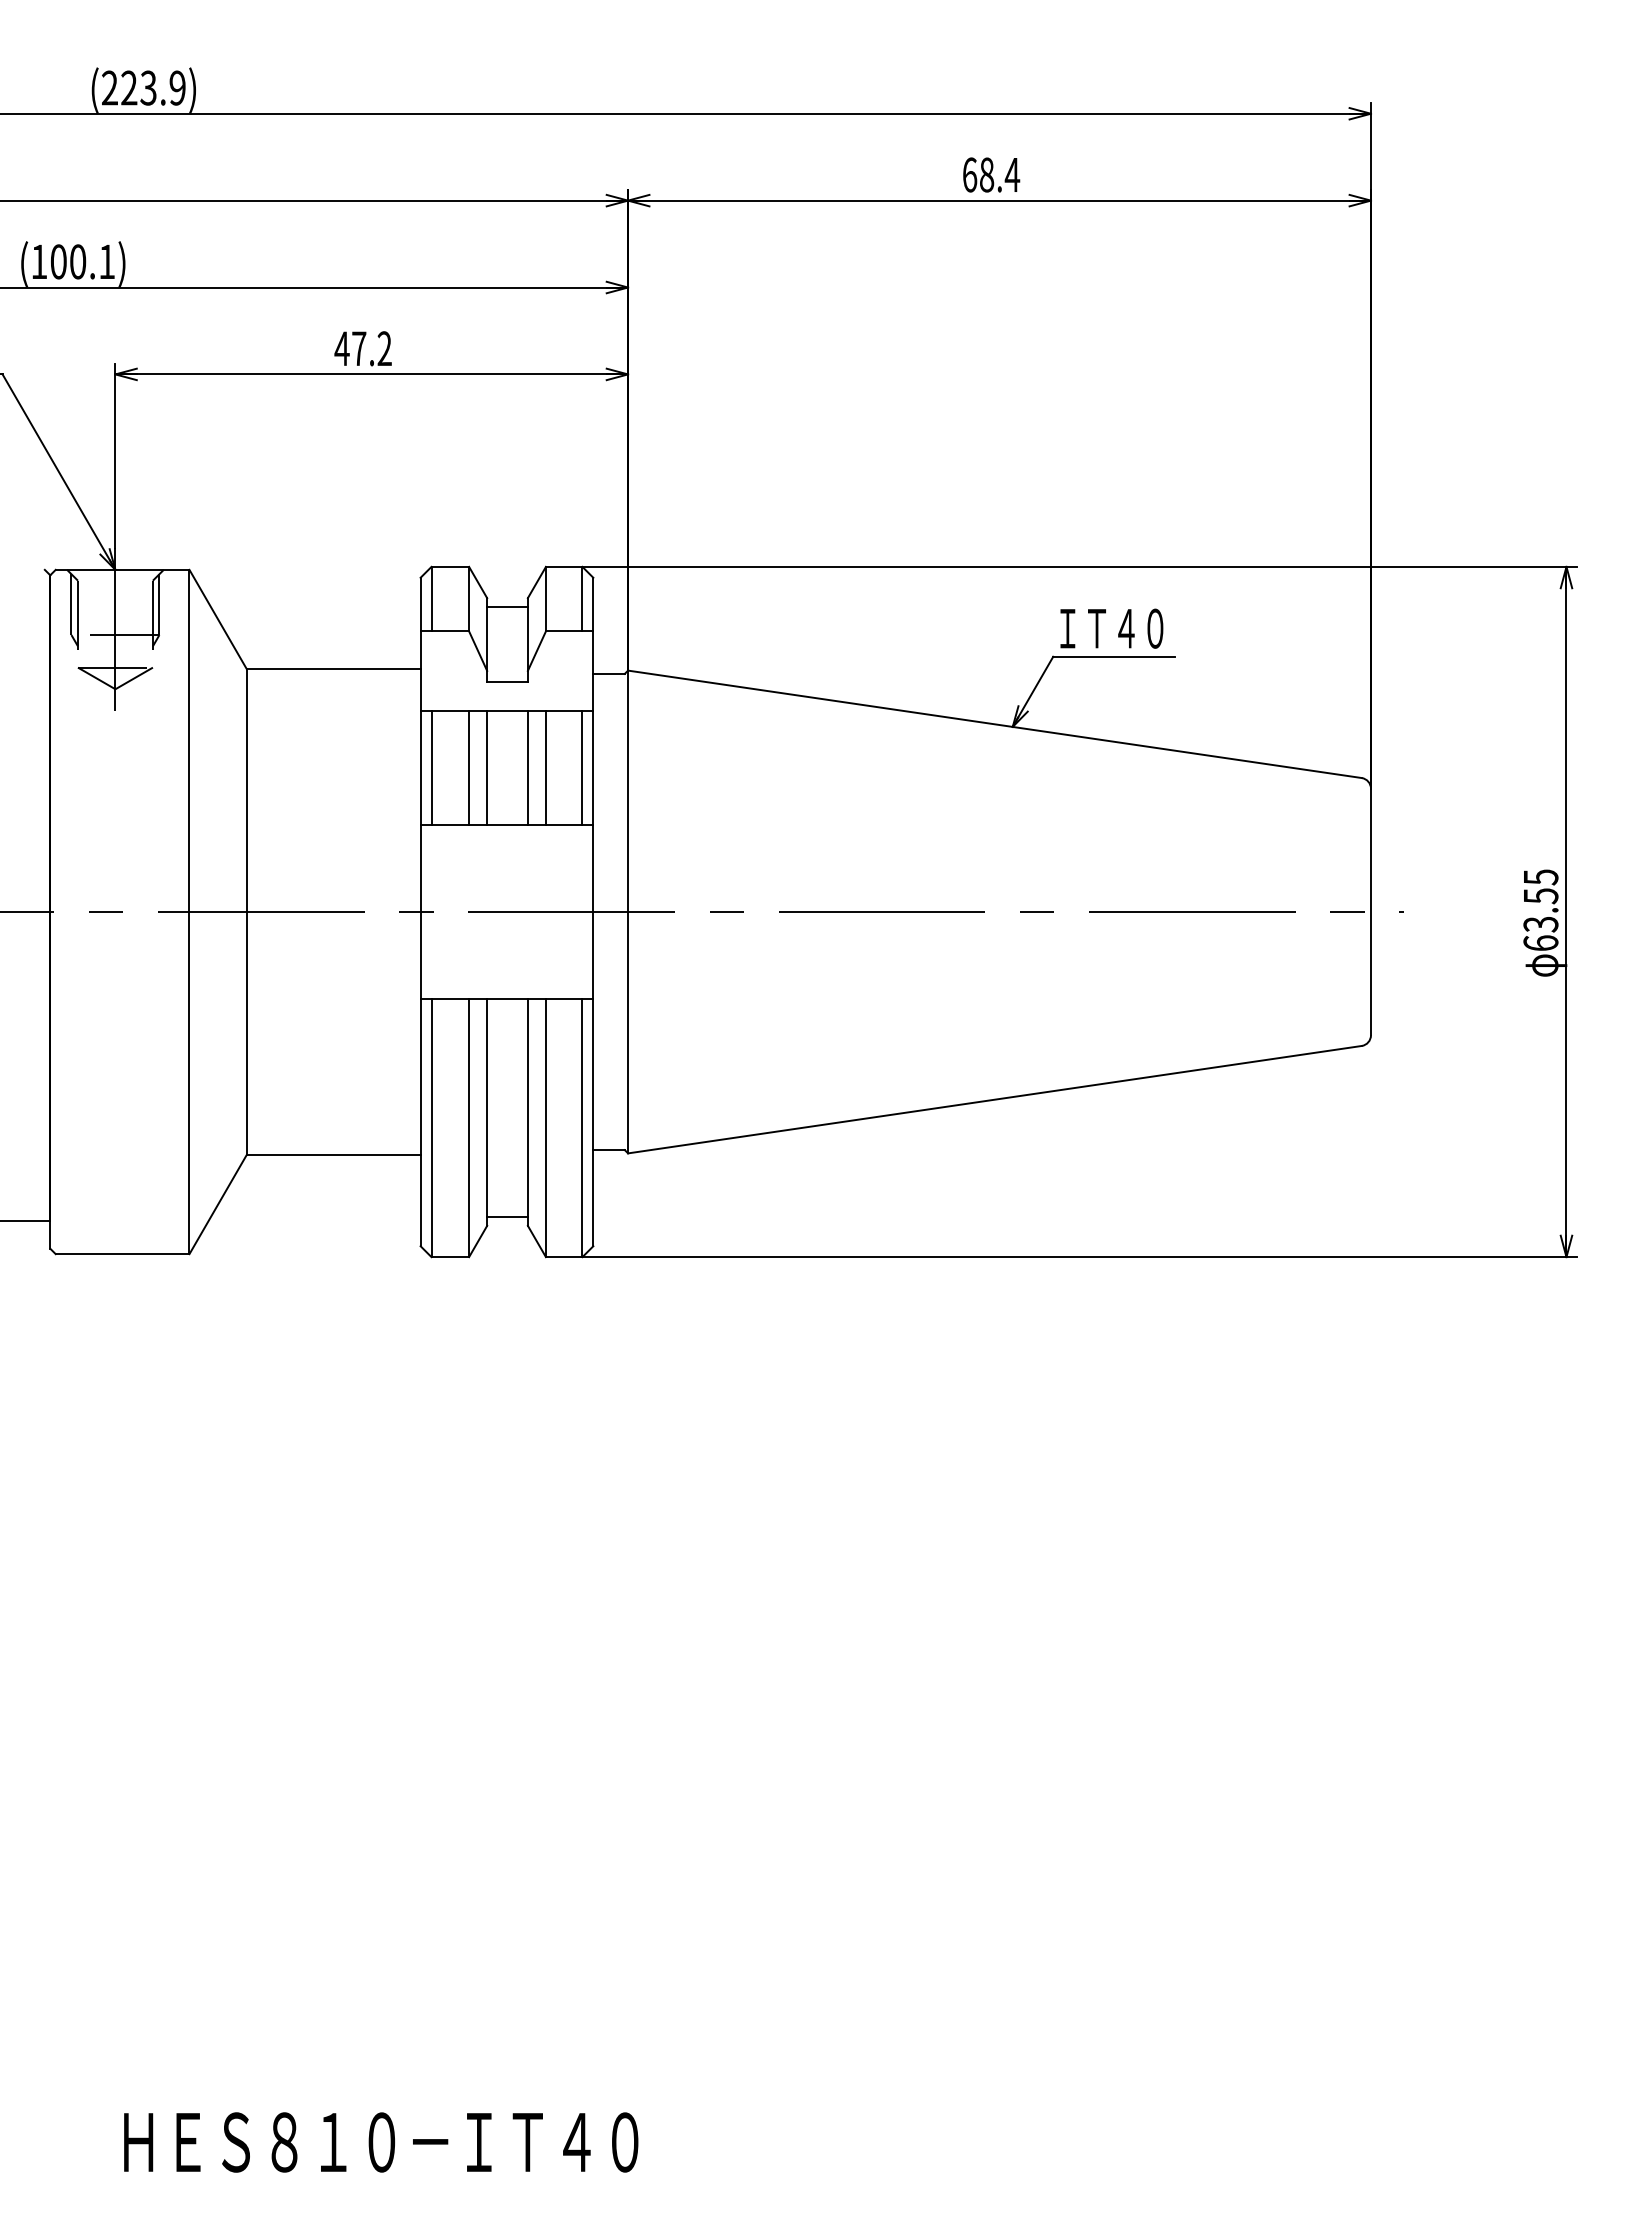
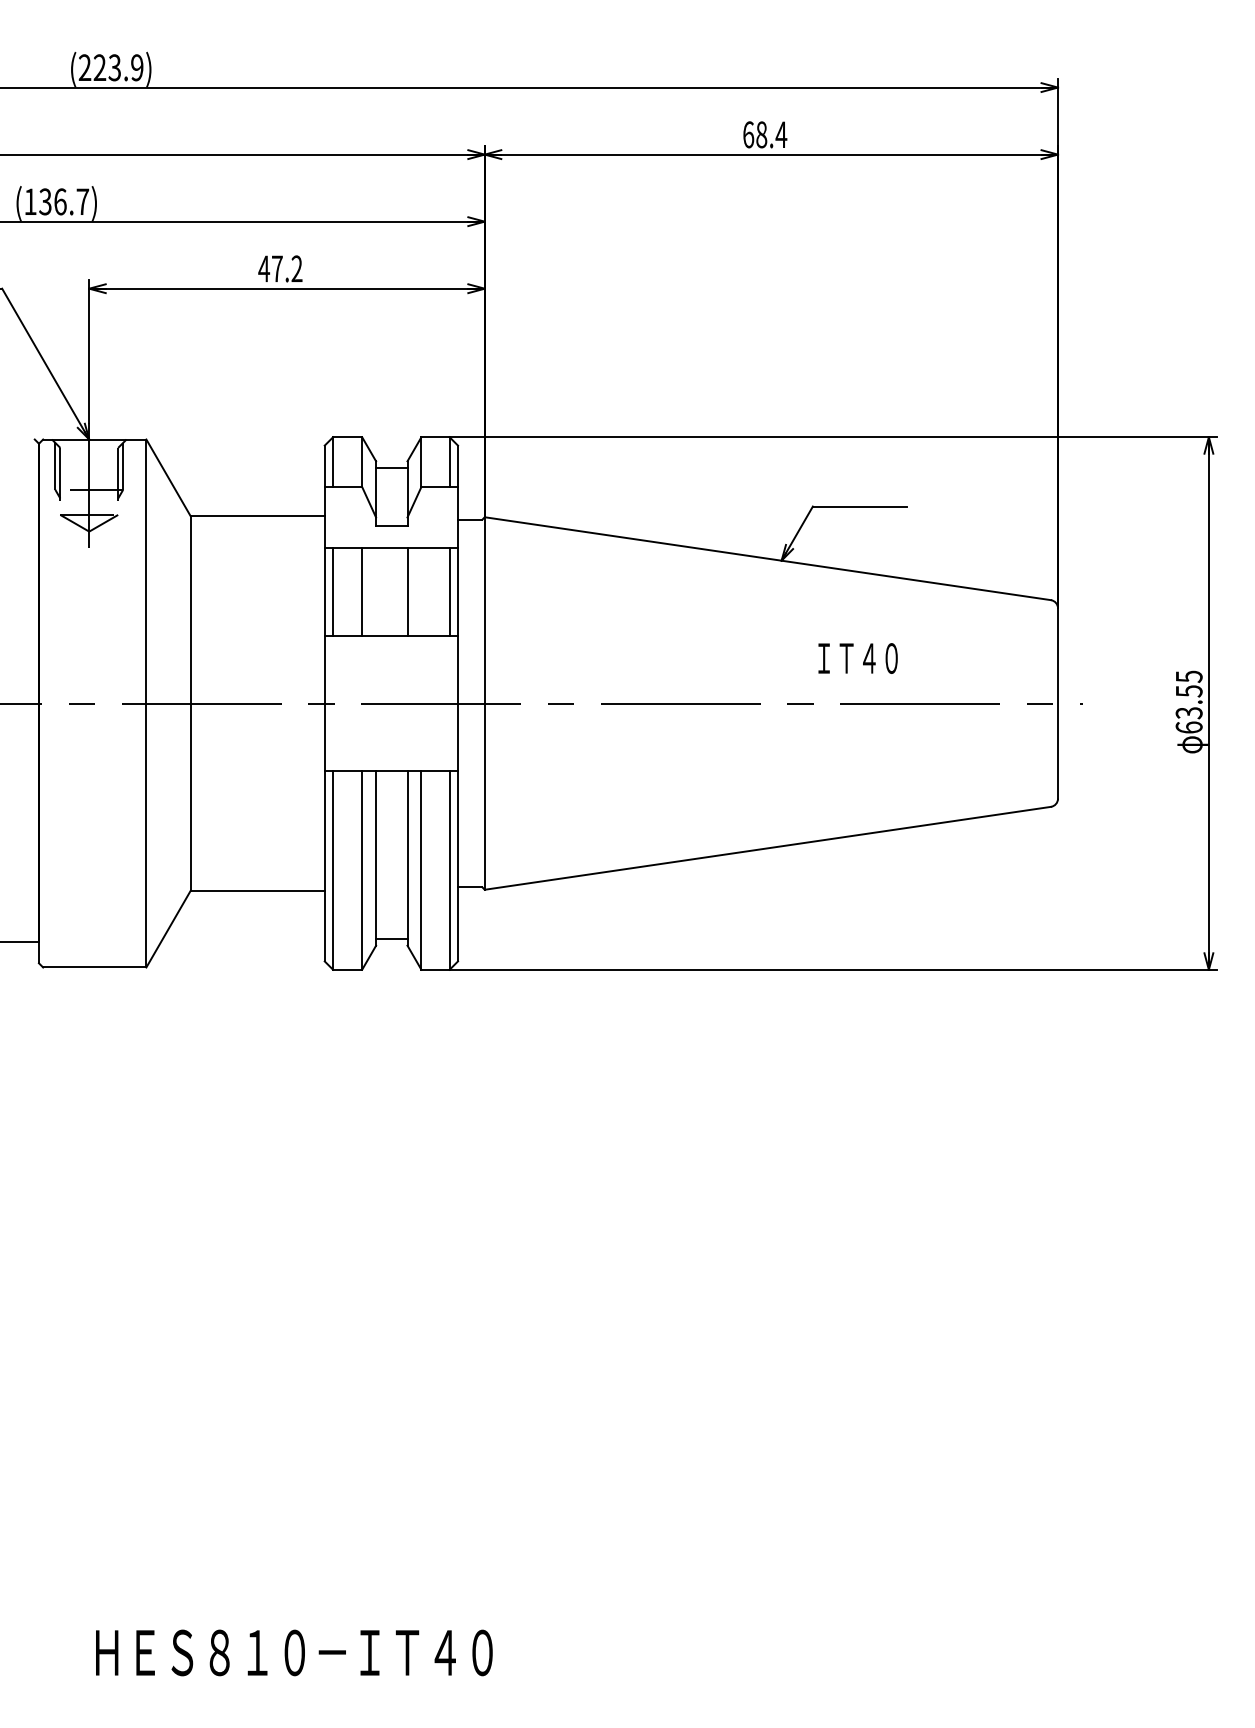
text: (82, 261) -> (63, 201), (100.1) -> (136.7)
text: (1111, 628) -> (857, 658), moved
line: (487, 767) -> (376, 592), removed
line: (545, 767) -> (421, 592), removed

